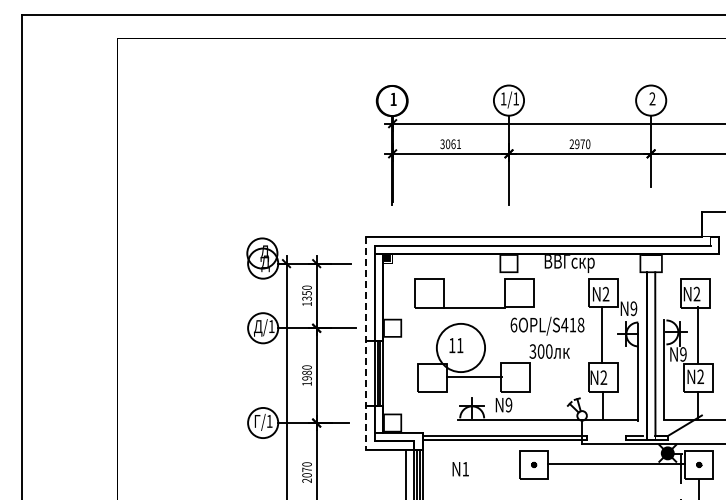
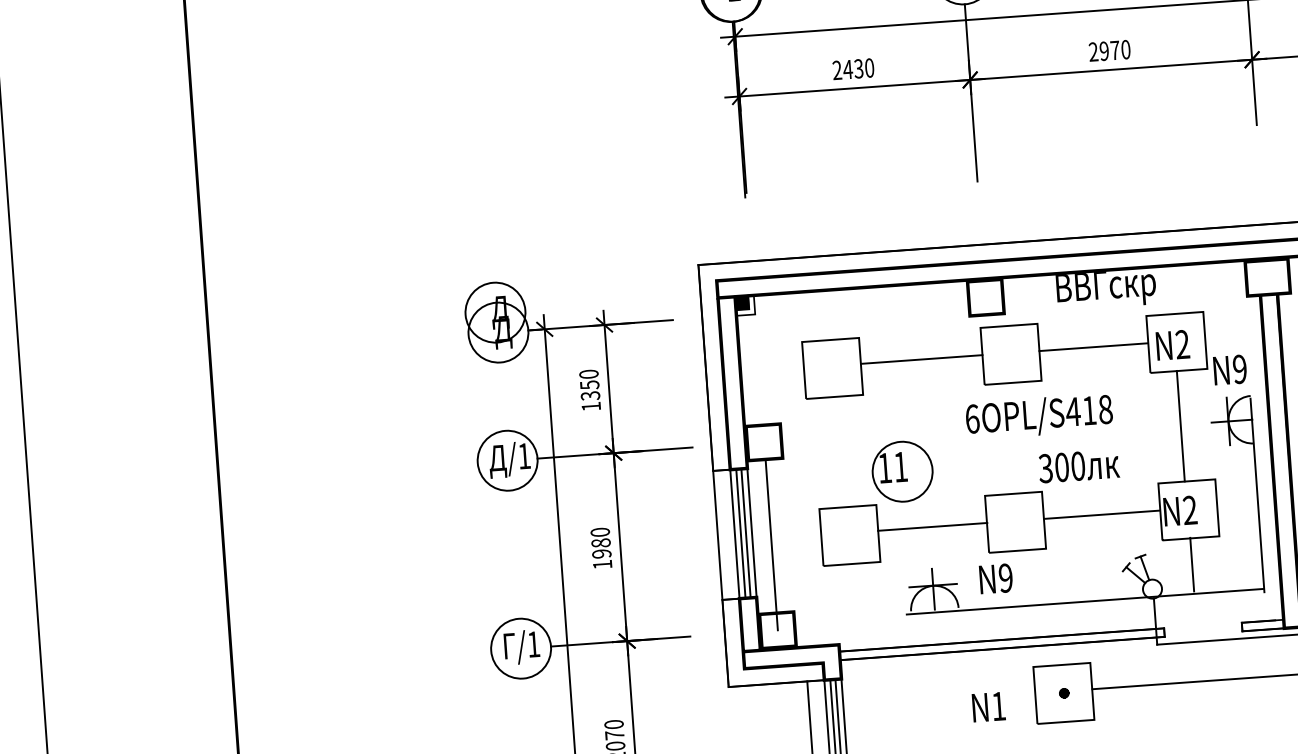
text: (450, 144) -> (852, 69), 3061 -> 2430
line: (560, 292) -> (1092, 347), added
line: (474, 308) -> (921, 359), moved
text: (547, 325) -> (1039, 415), moved
line: (365, 343) -> (712, 476), dashed -> solid
circle: (460, 347) -> (901, 470), size x0.62
line: (559, 376) -> (1102, 514), added
line: (392, 379) -> (771, 543), added
text: (460, 469) -> (988, 707), moved

